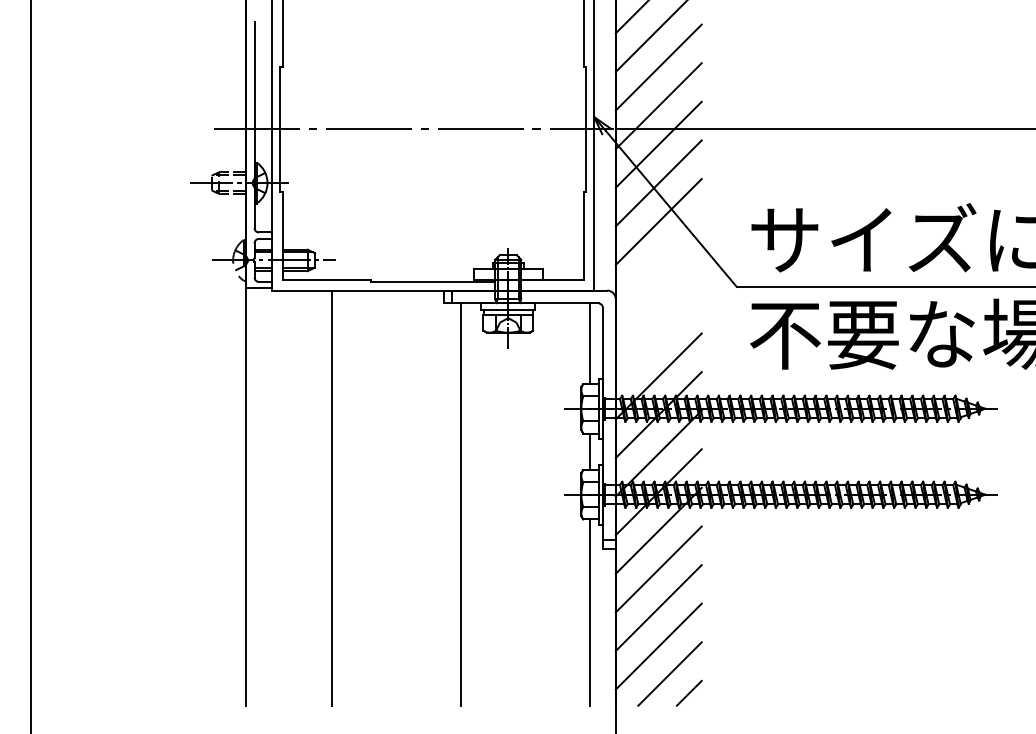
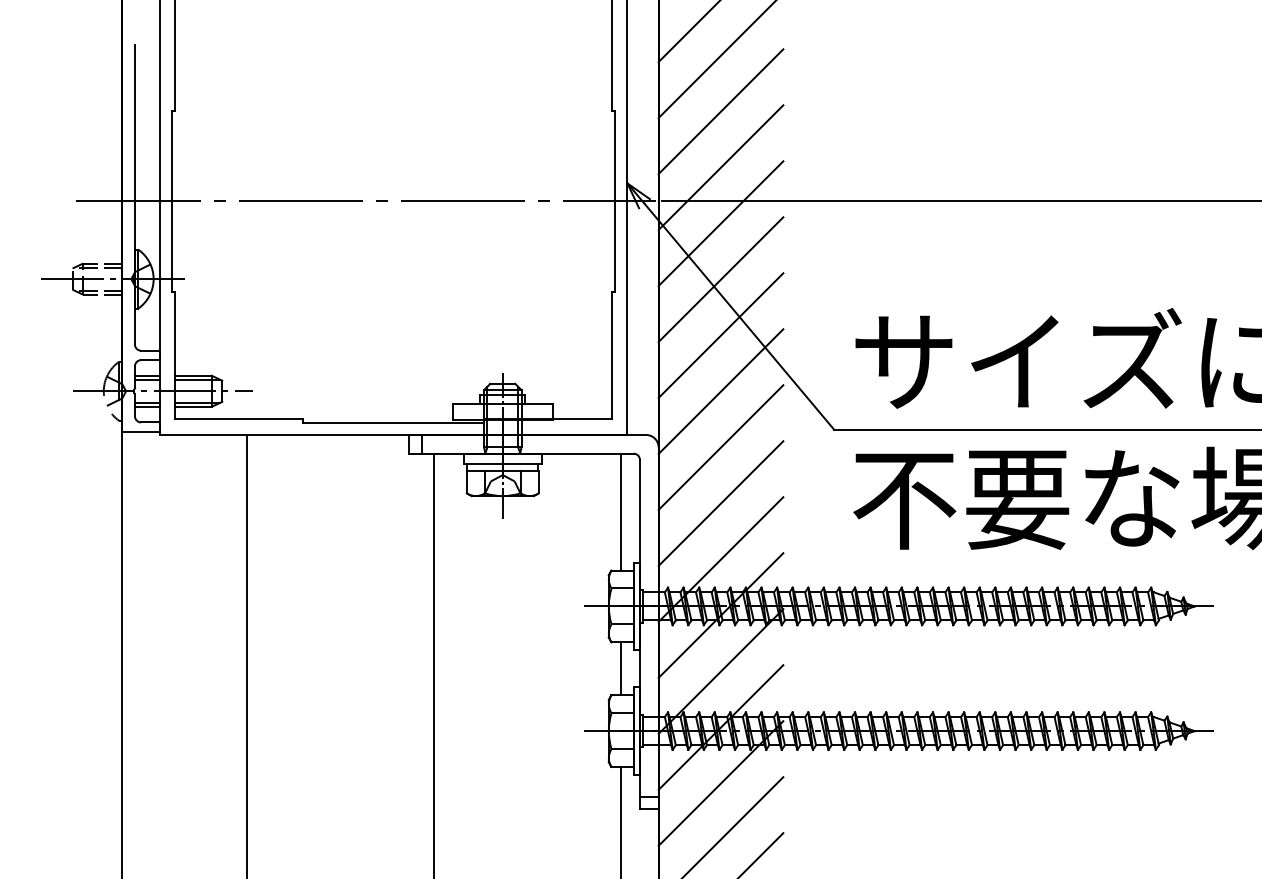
line: (658, 260) -> (720, 391), added
line: (658, 299) -> (720, 447), added
line: (658, 337) -> (720, 503), added

